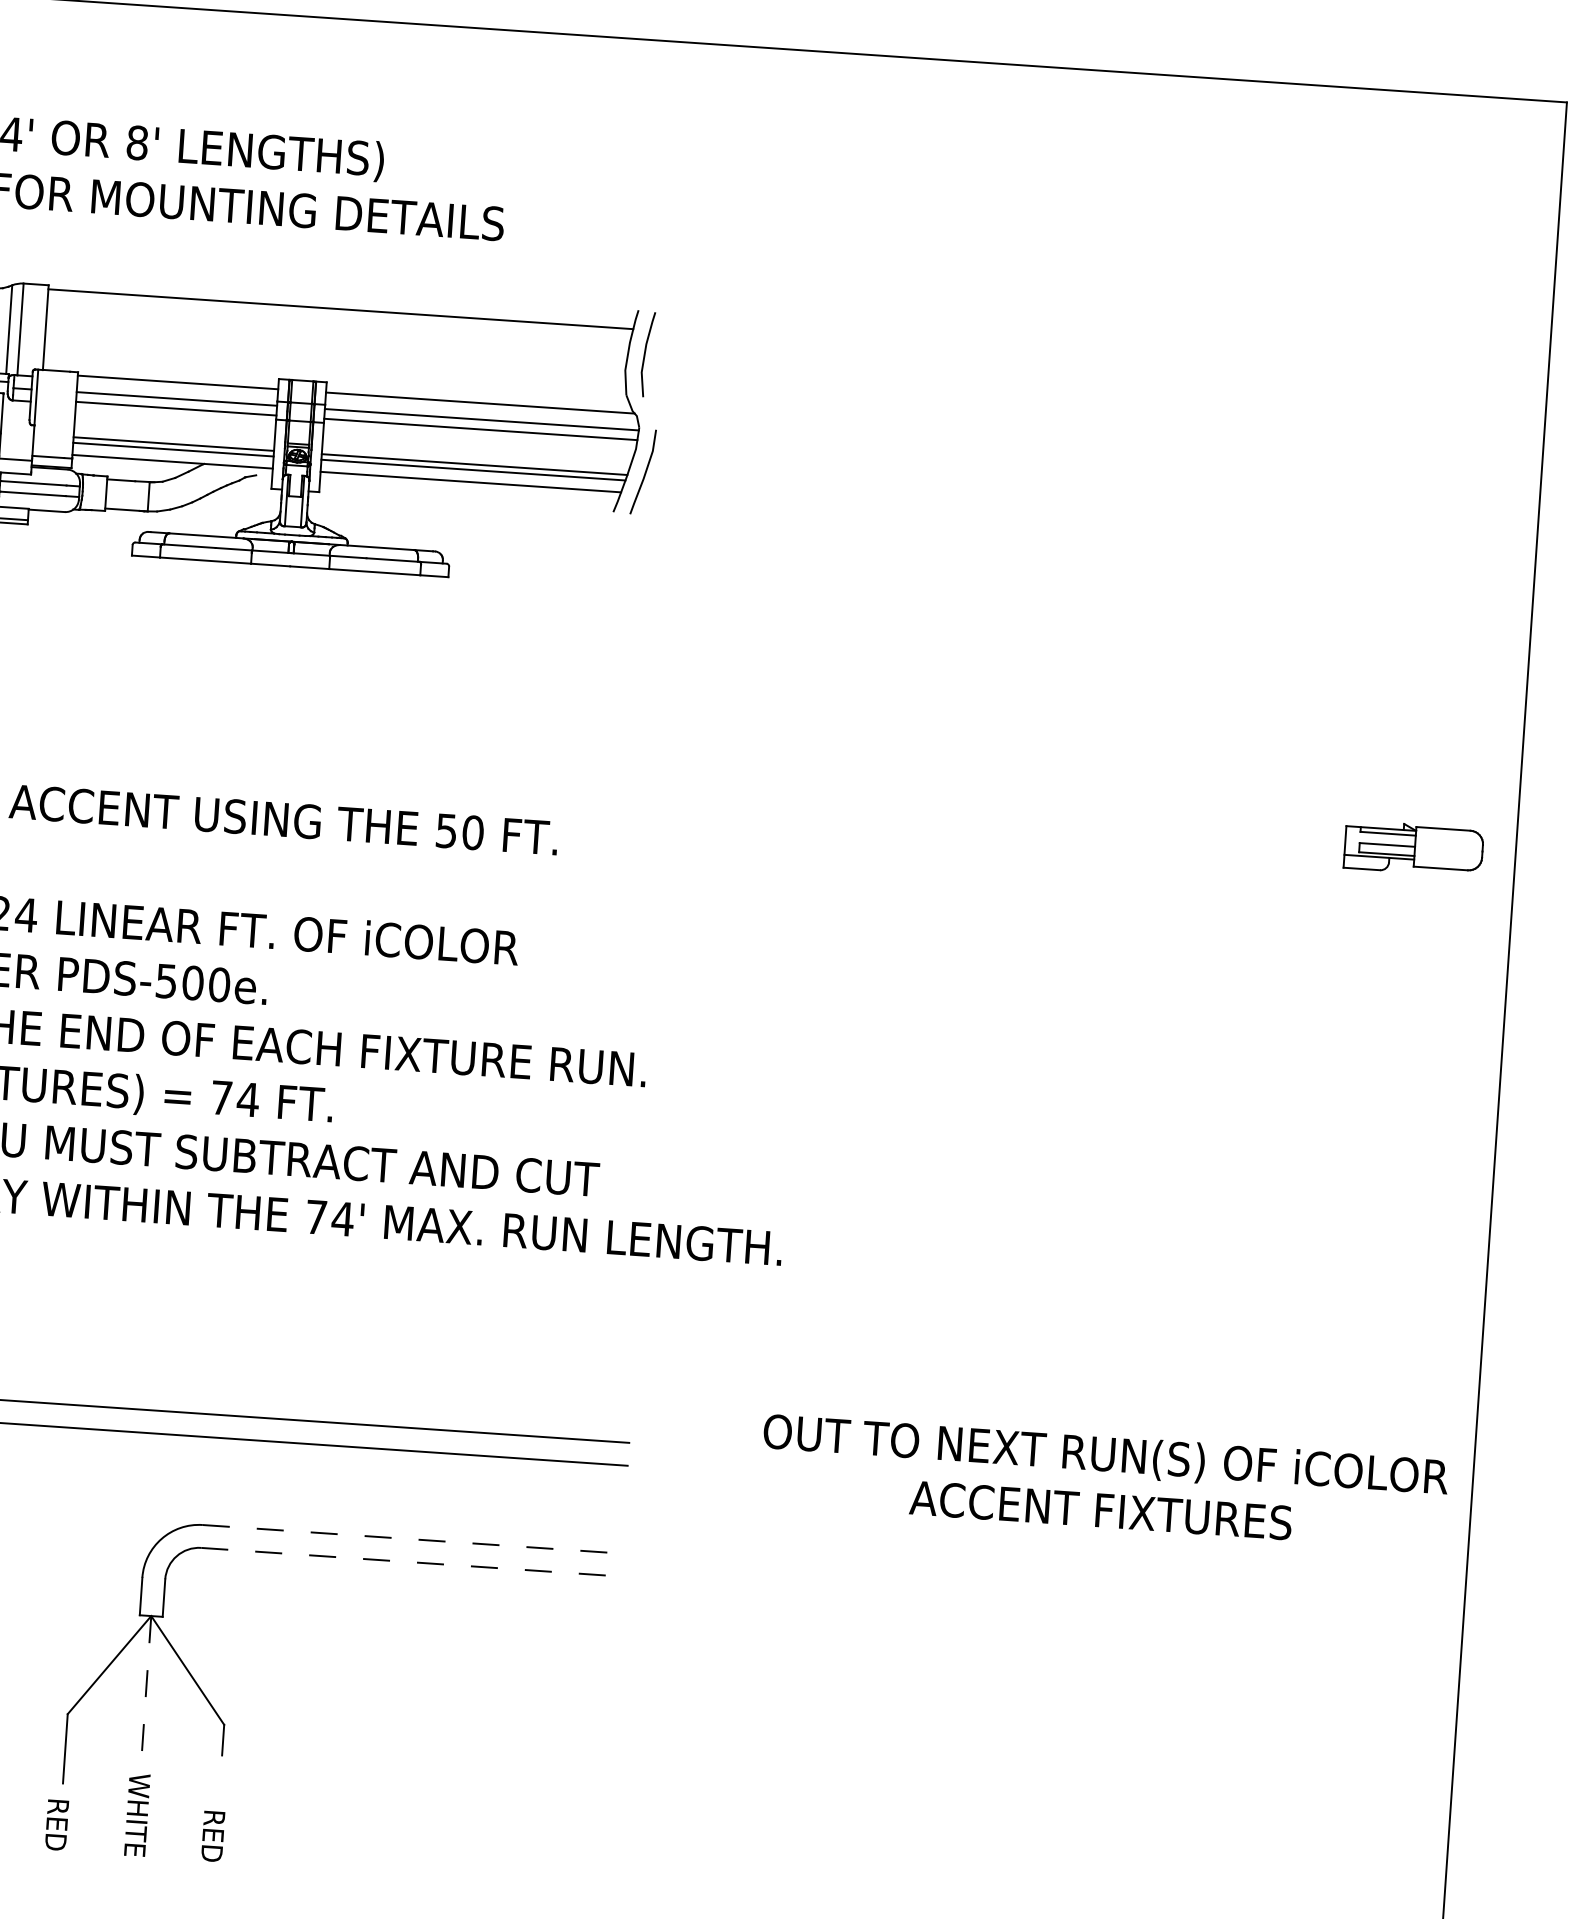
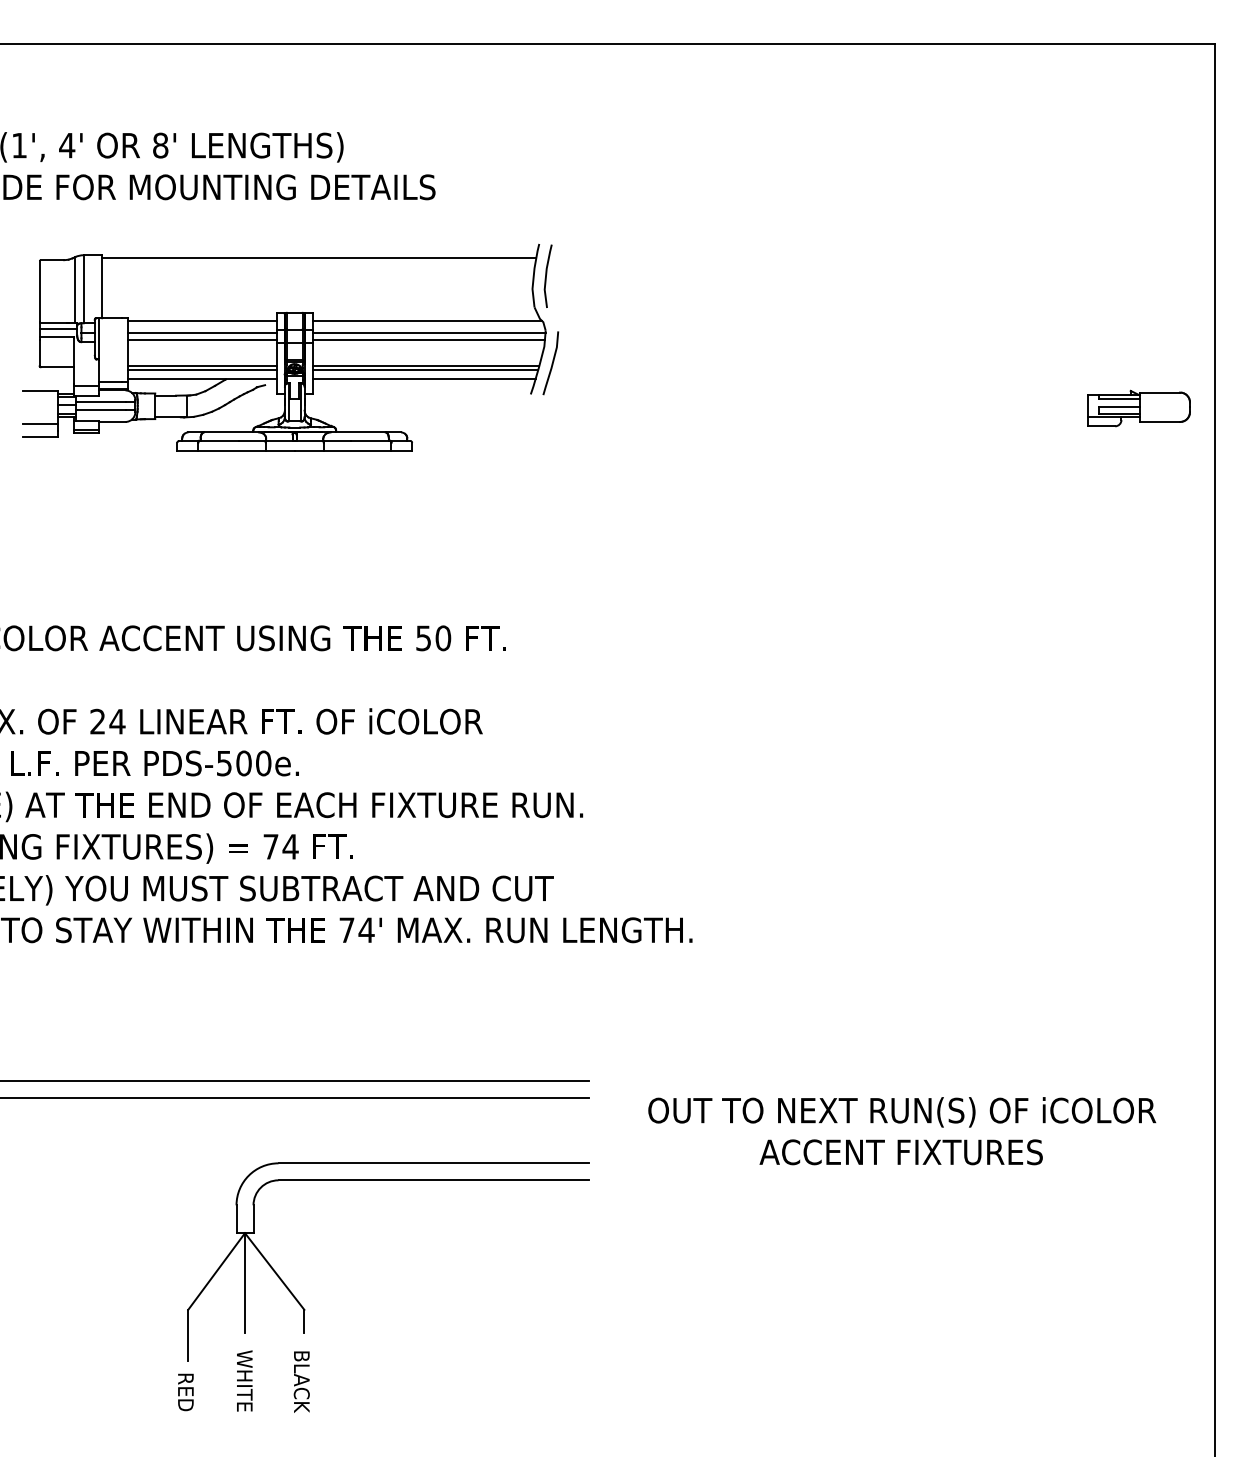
part: (1413, 848) -> (1138, 408), moved
text: (1104, 1482) -> (902, 1131), moved
line: (412, 1539) -> (434, 1163), dashed -> solid
line: (411, 1562) -> (434, 1180), dashed -> solid
line: (147, 1682) -> (245, 1282), dashed -> solid
text: (213, 1821) -> (301, 1381), RED -> BLACK

